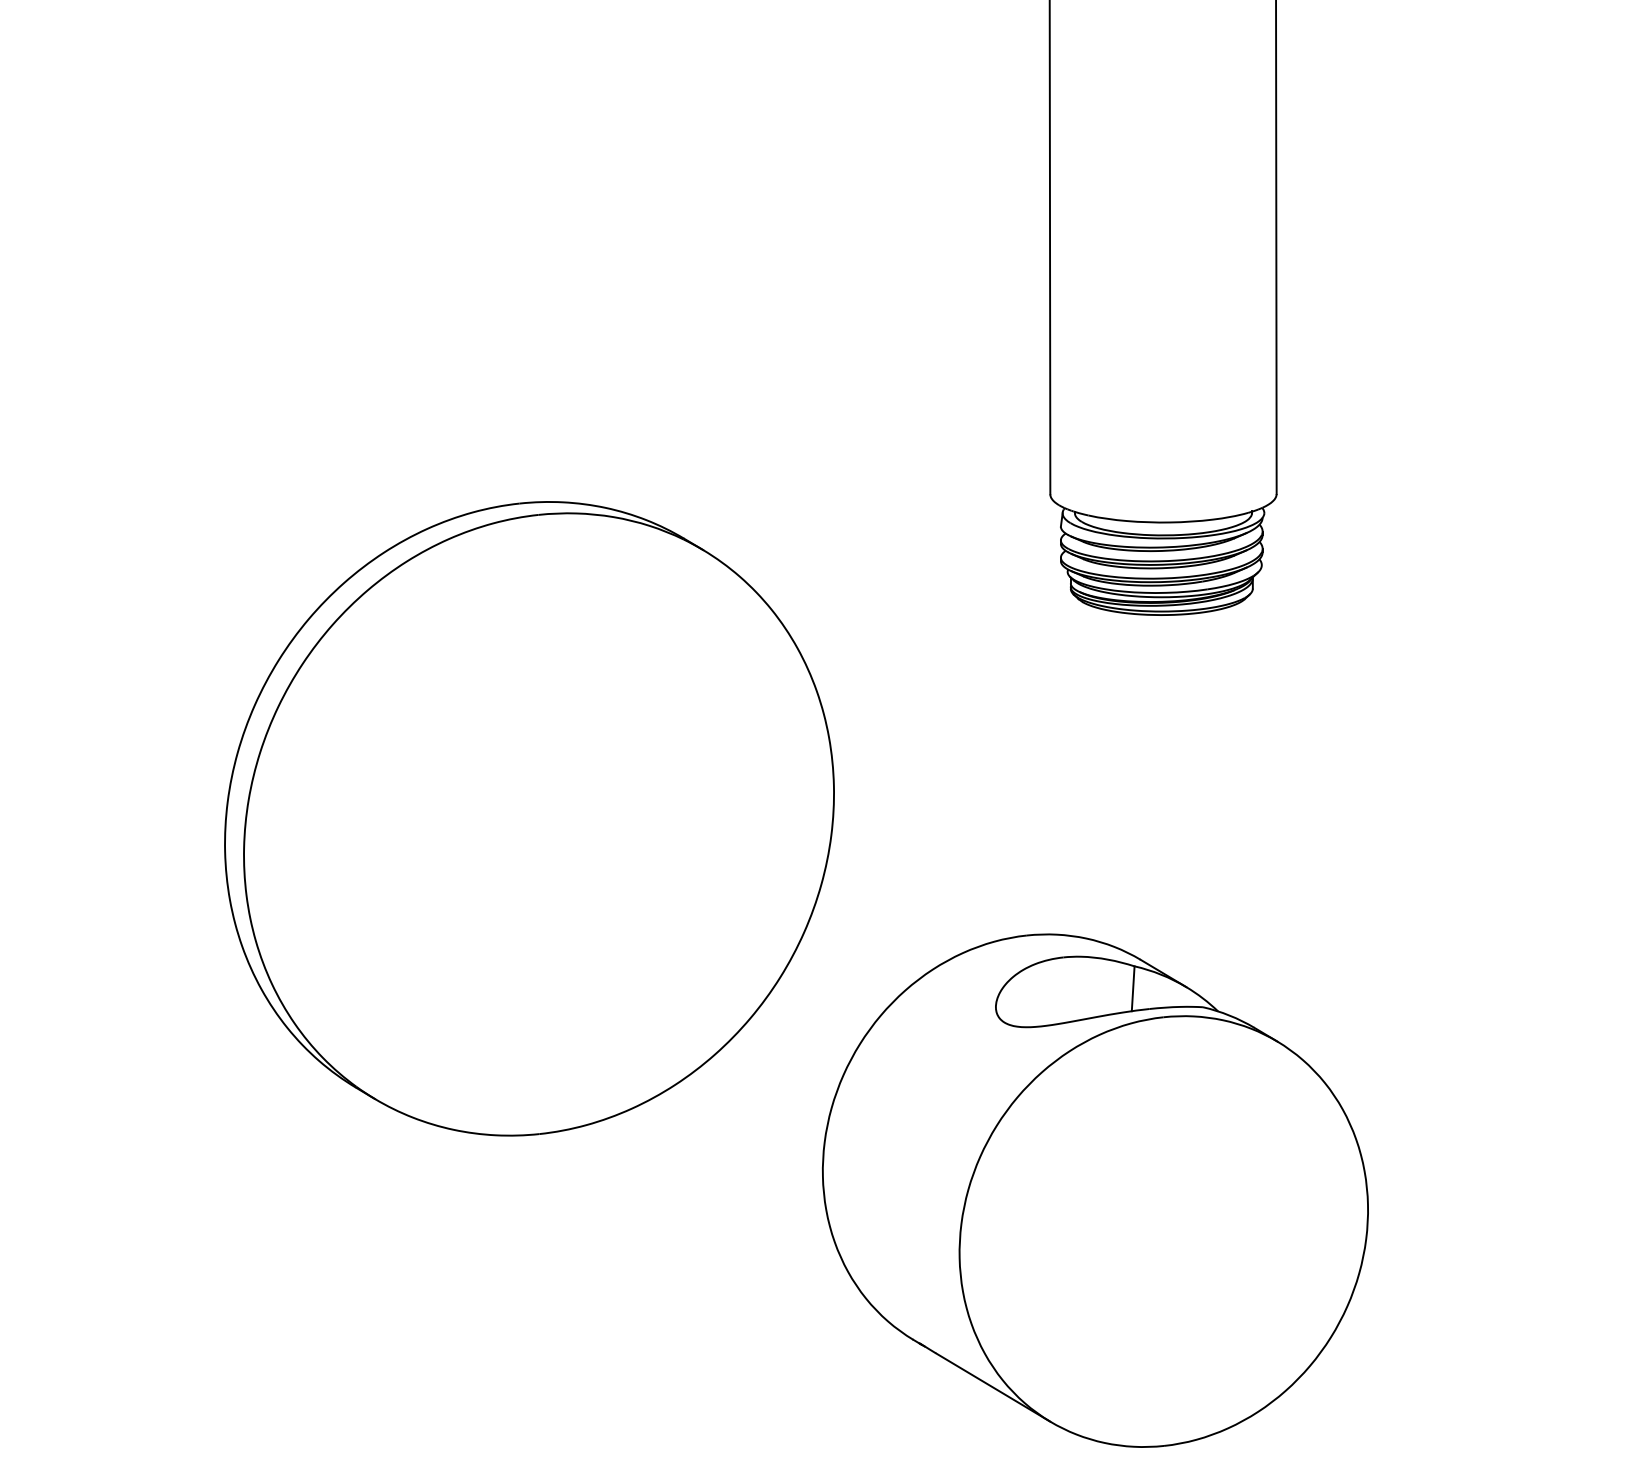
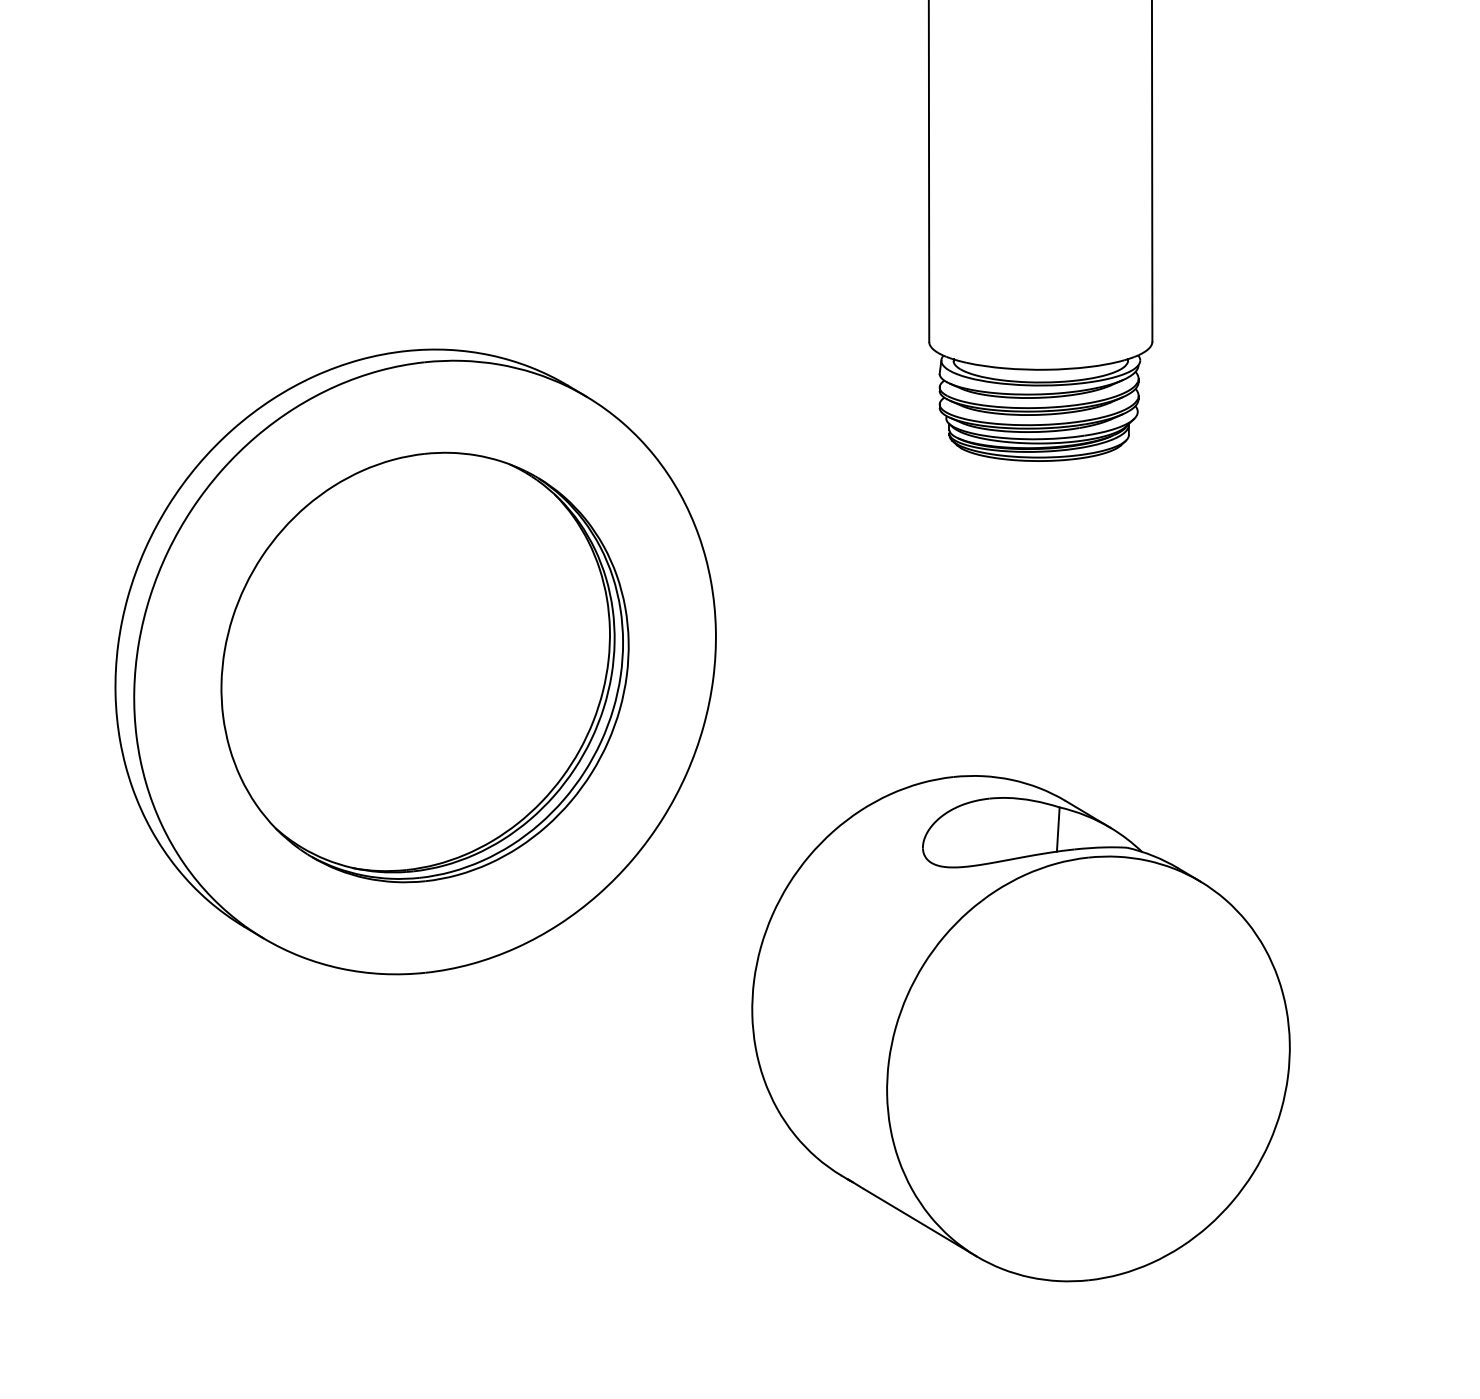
part: (538, 824) -> (424, 667), added
part: (1095, 1190) -> (1021, 1028), moved

